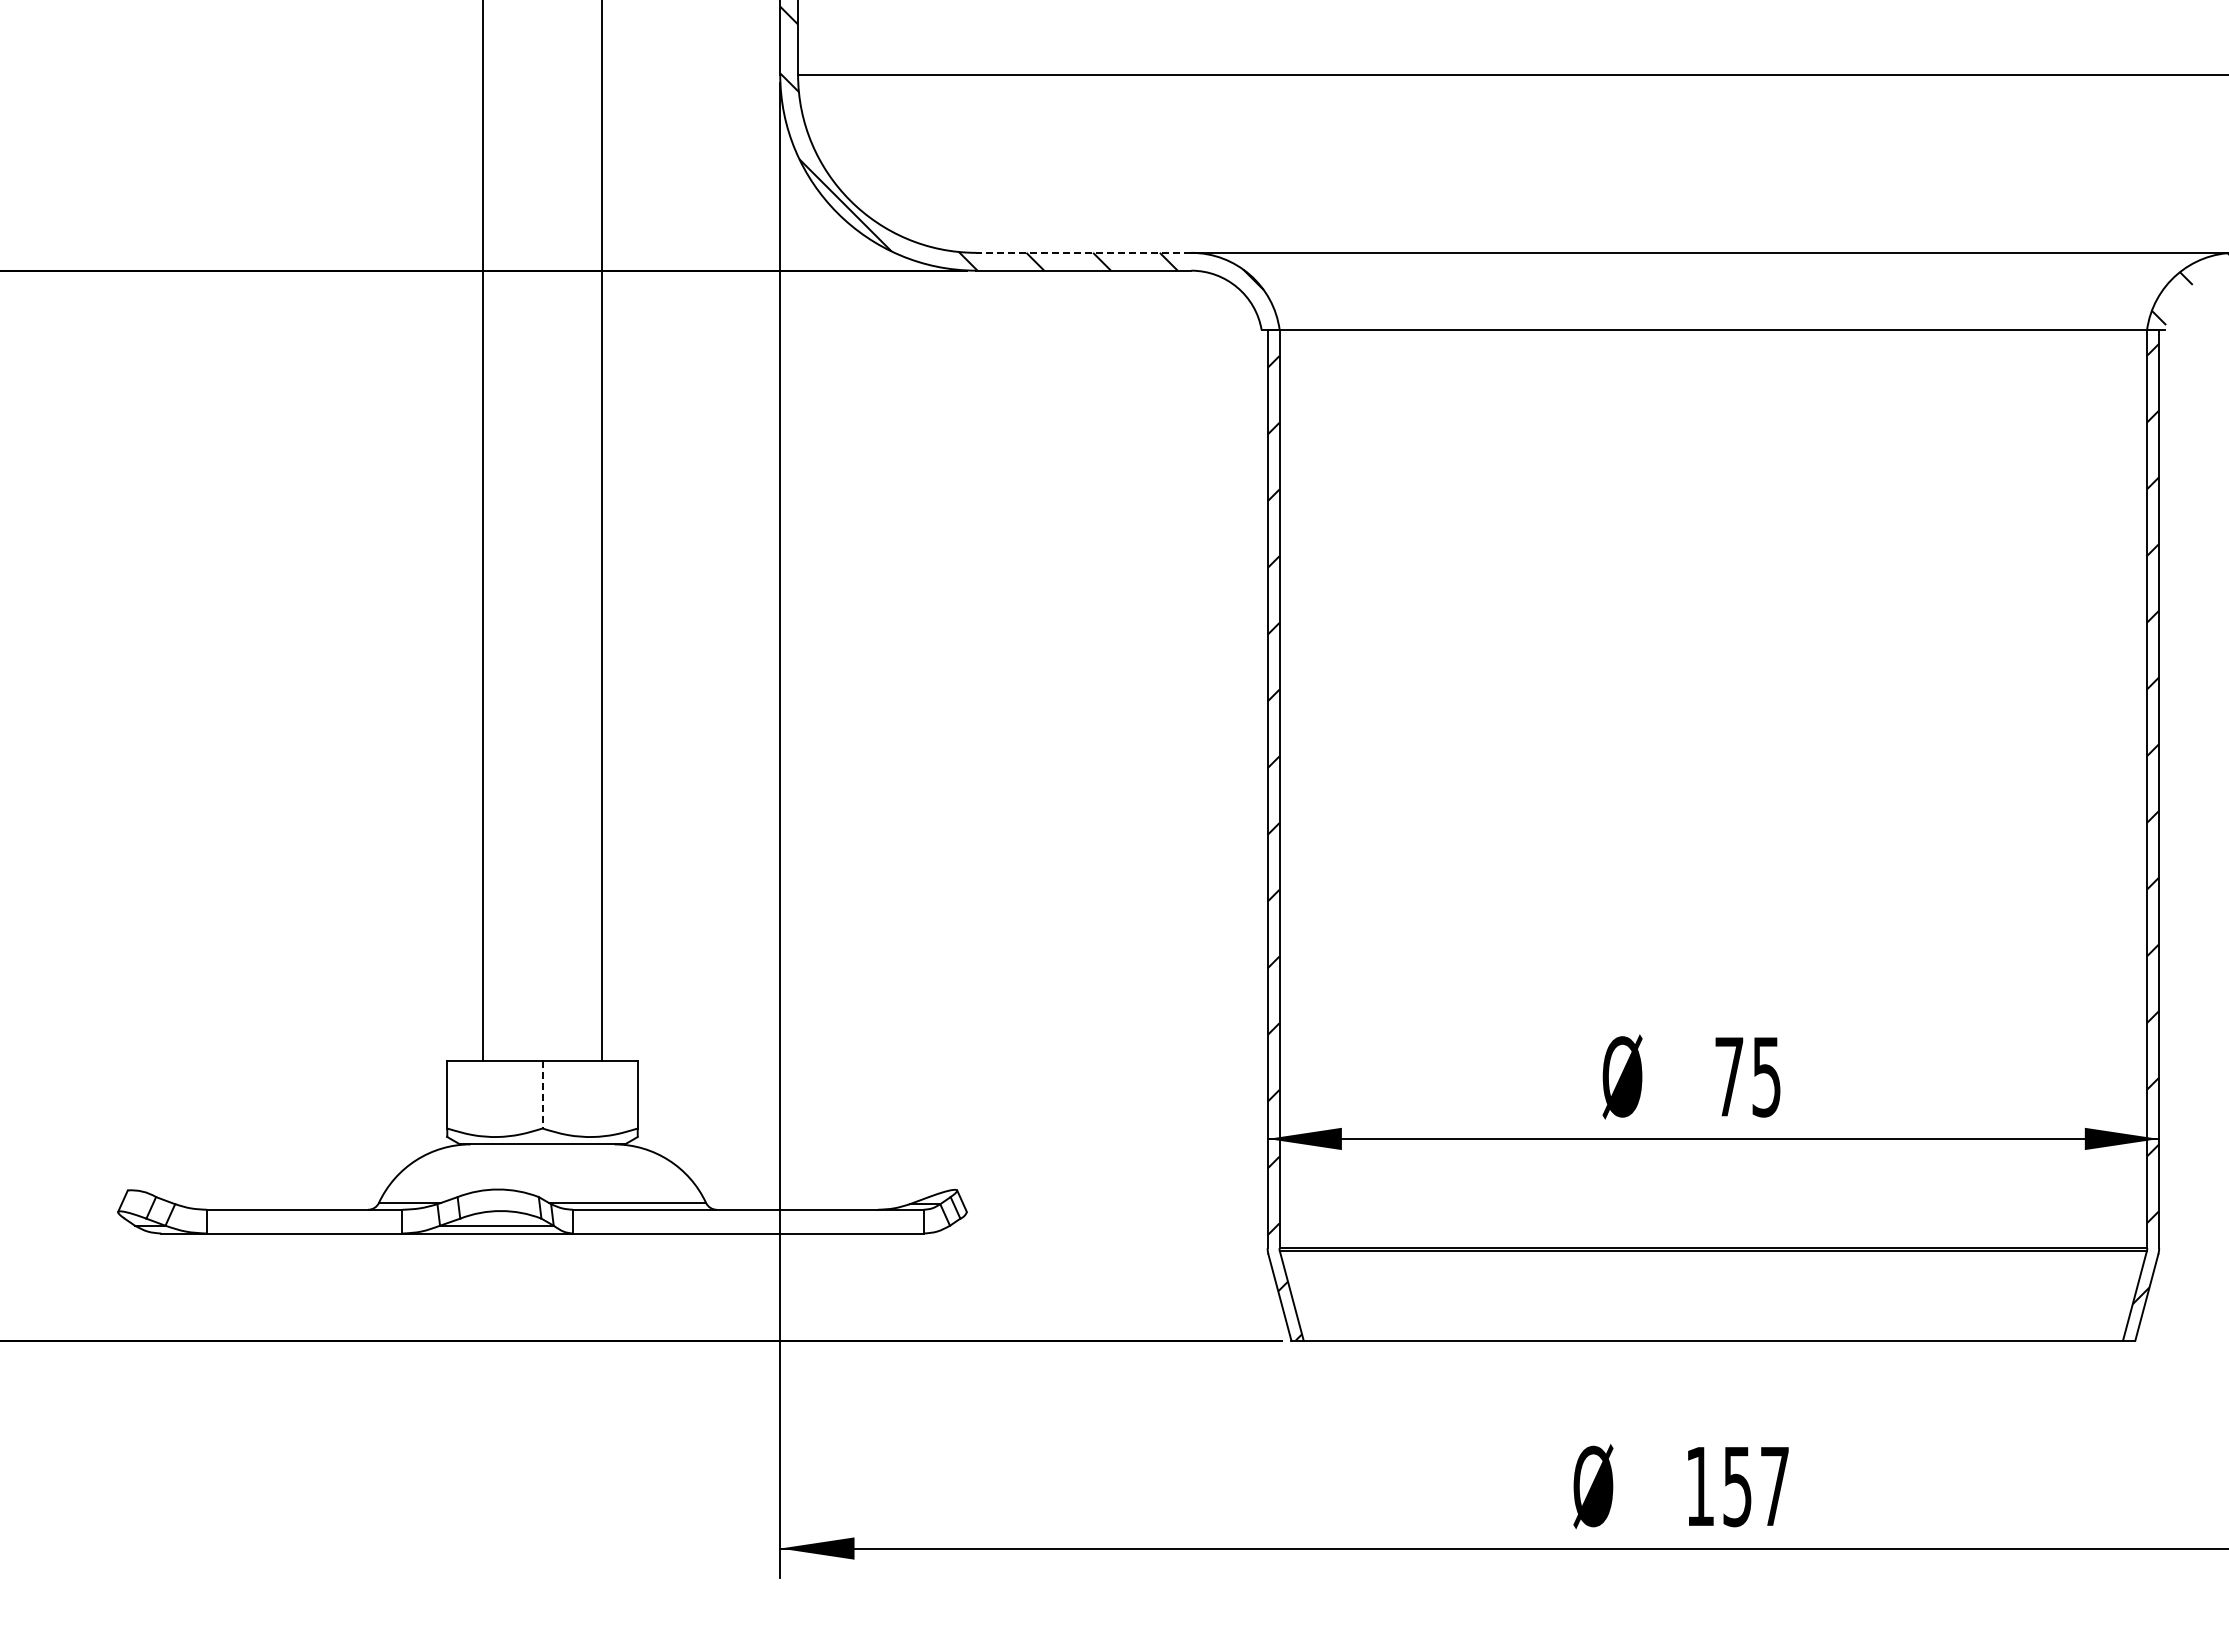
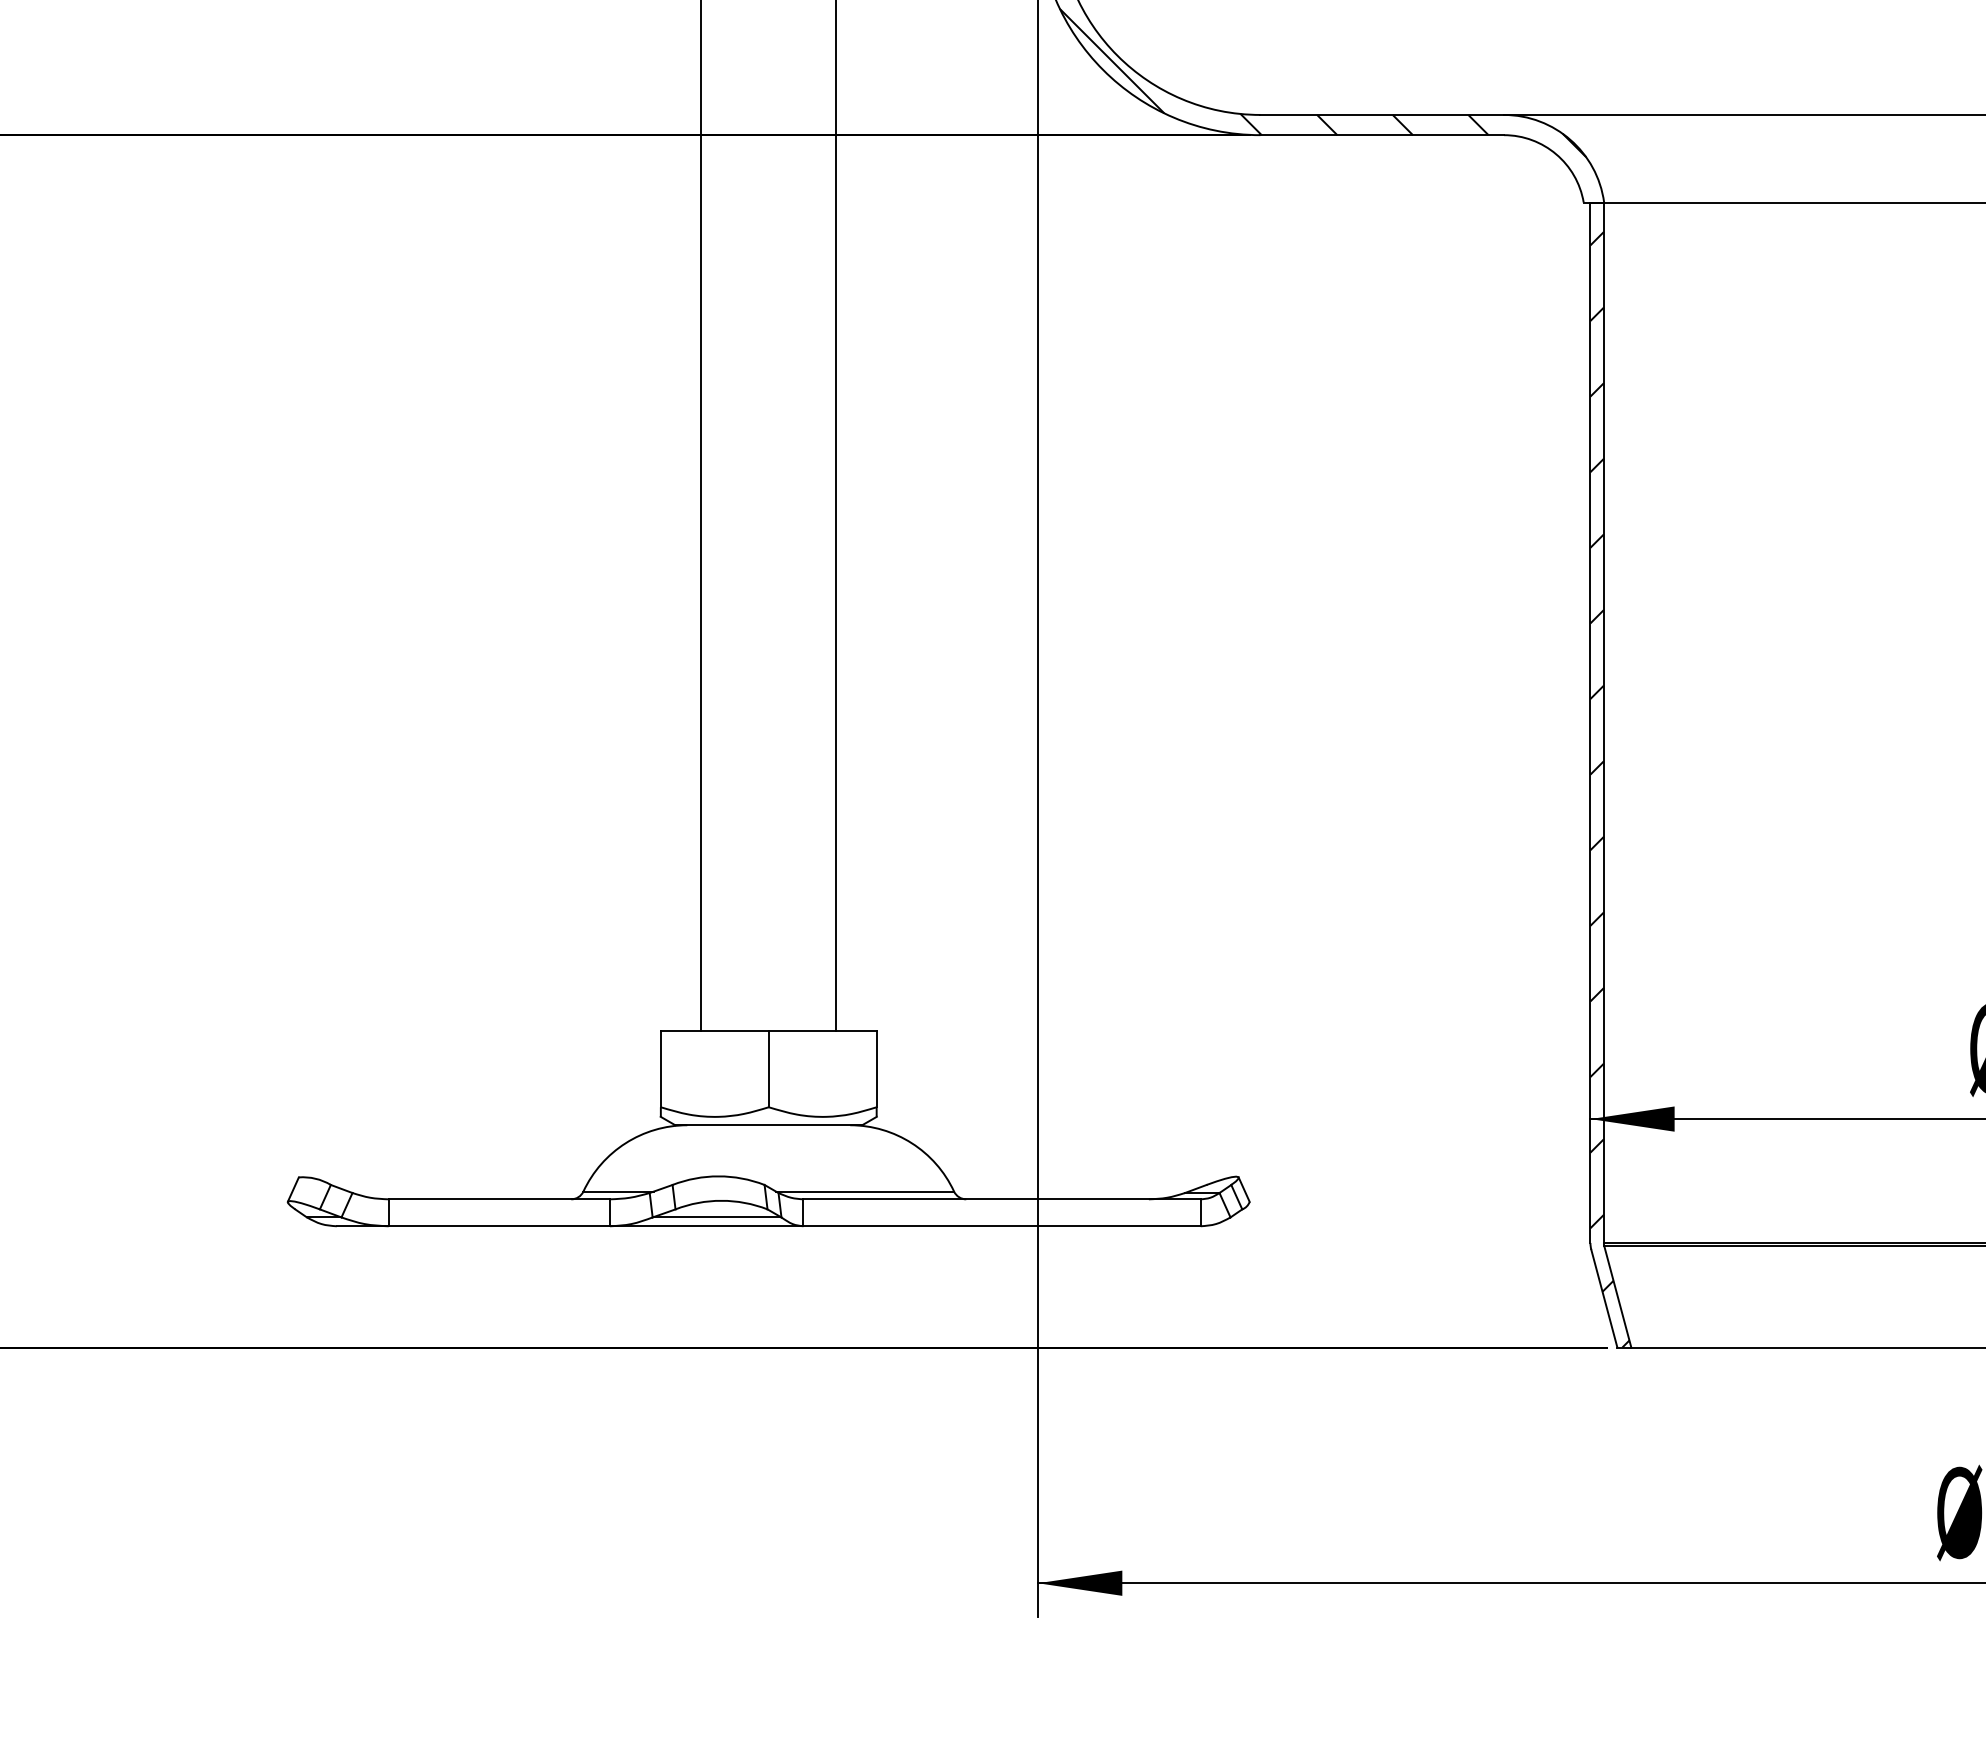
line: (1083, 252) -> (1381, 114), dashed -> solid
line: (542, 1094) -> (768, 1068), dashed -> solid

